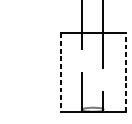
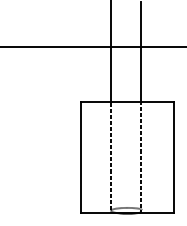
line: (61, 72) -> (81, 157), dashed -> solid
line: (125, 72) -> (173, 157), dashed -> solid

